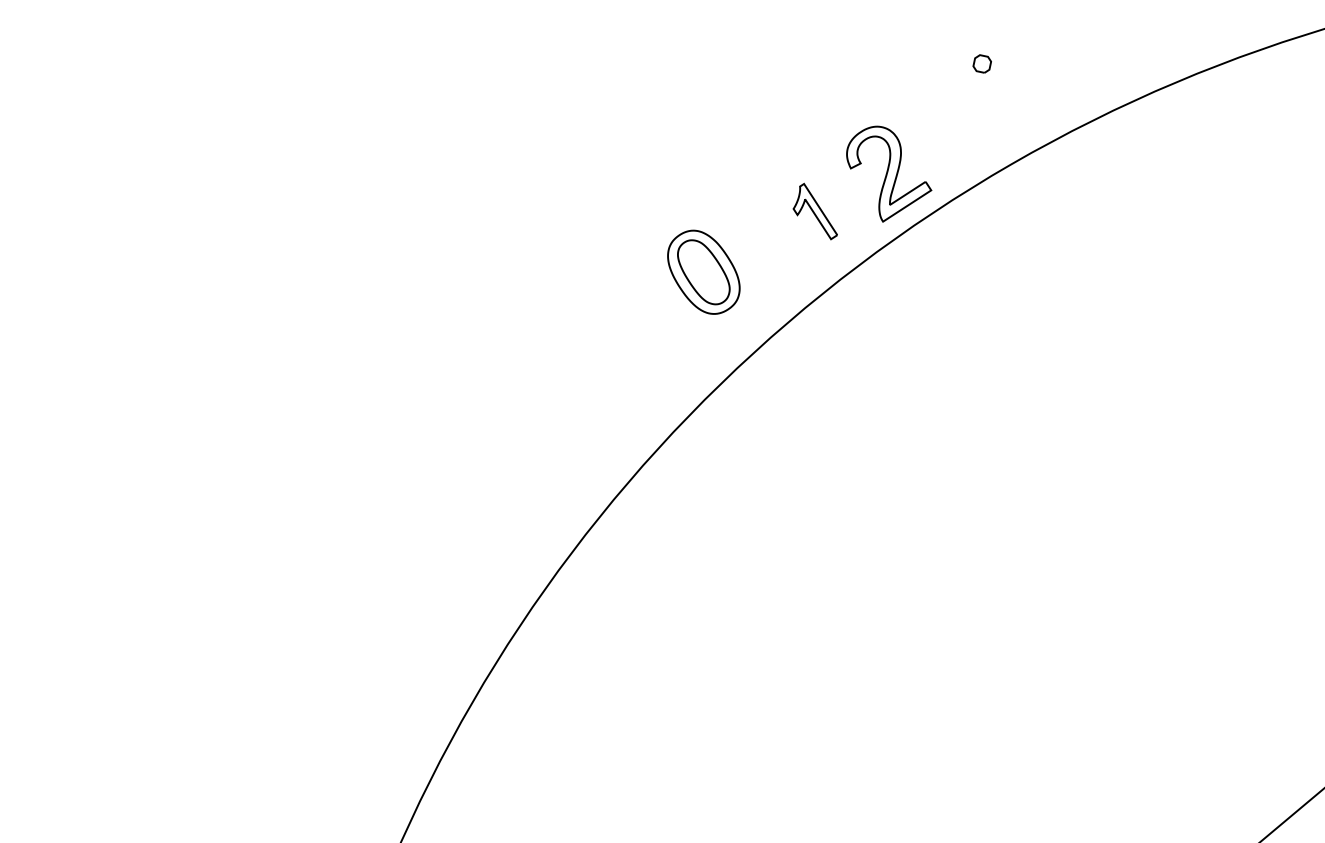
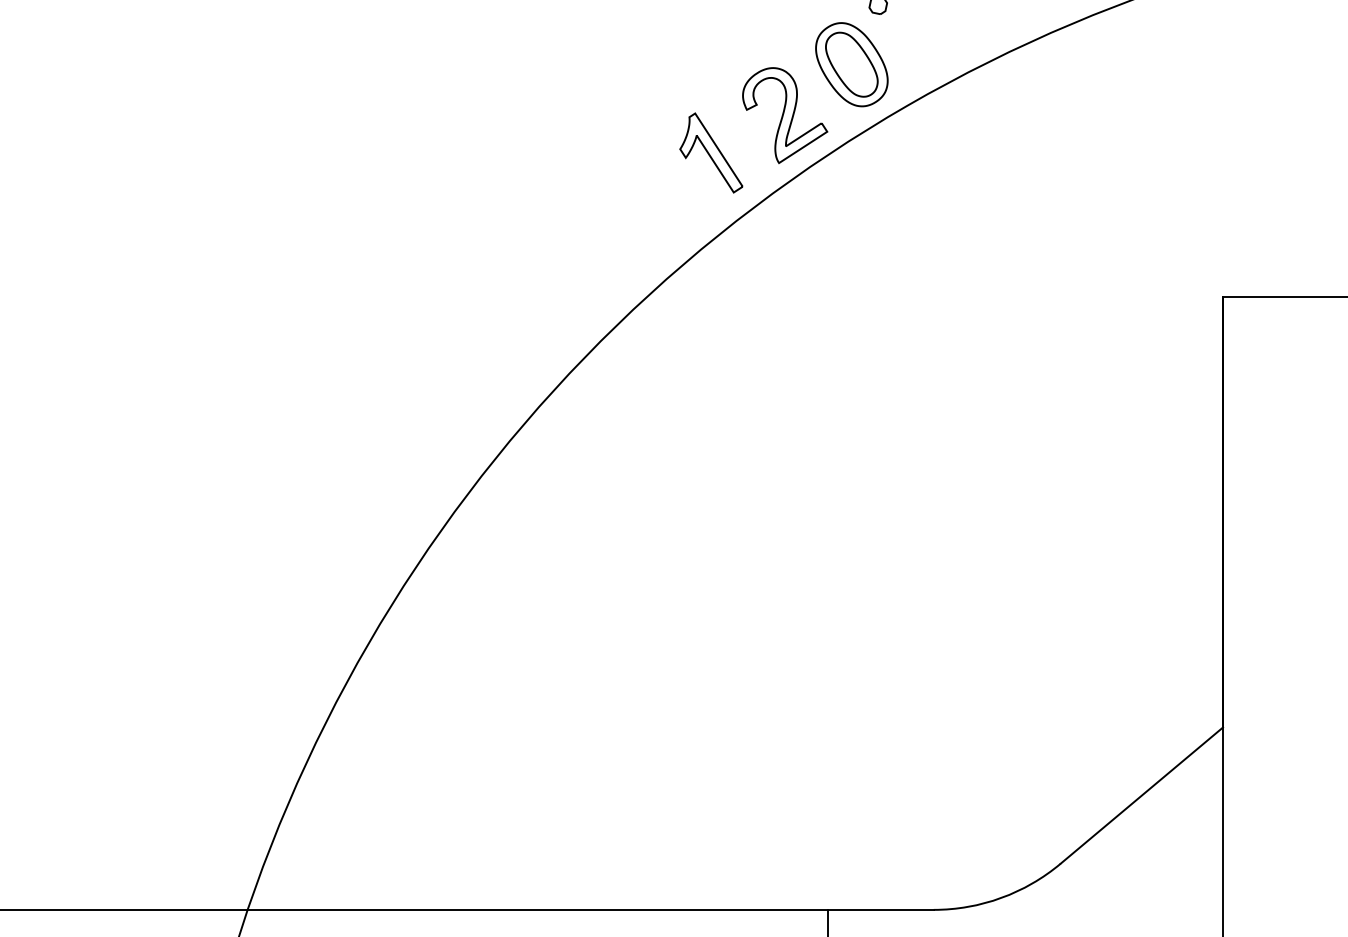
part: (815, 211) -> (711, 152), size x1.43
part: (703, 272) -> (851, 64), moved

